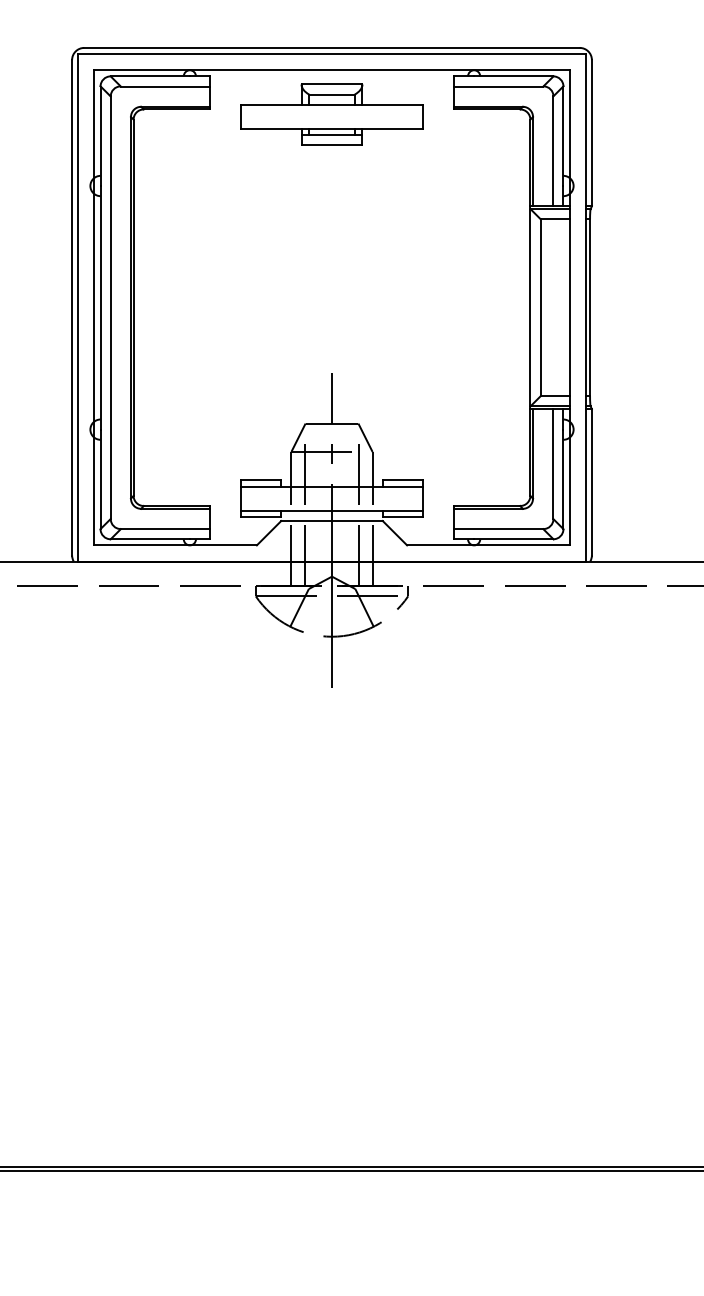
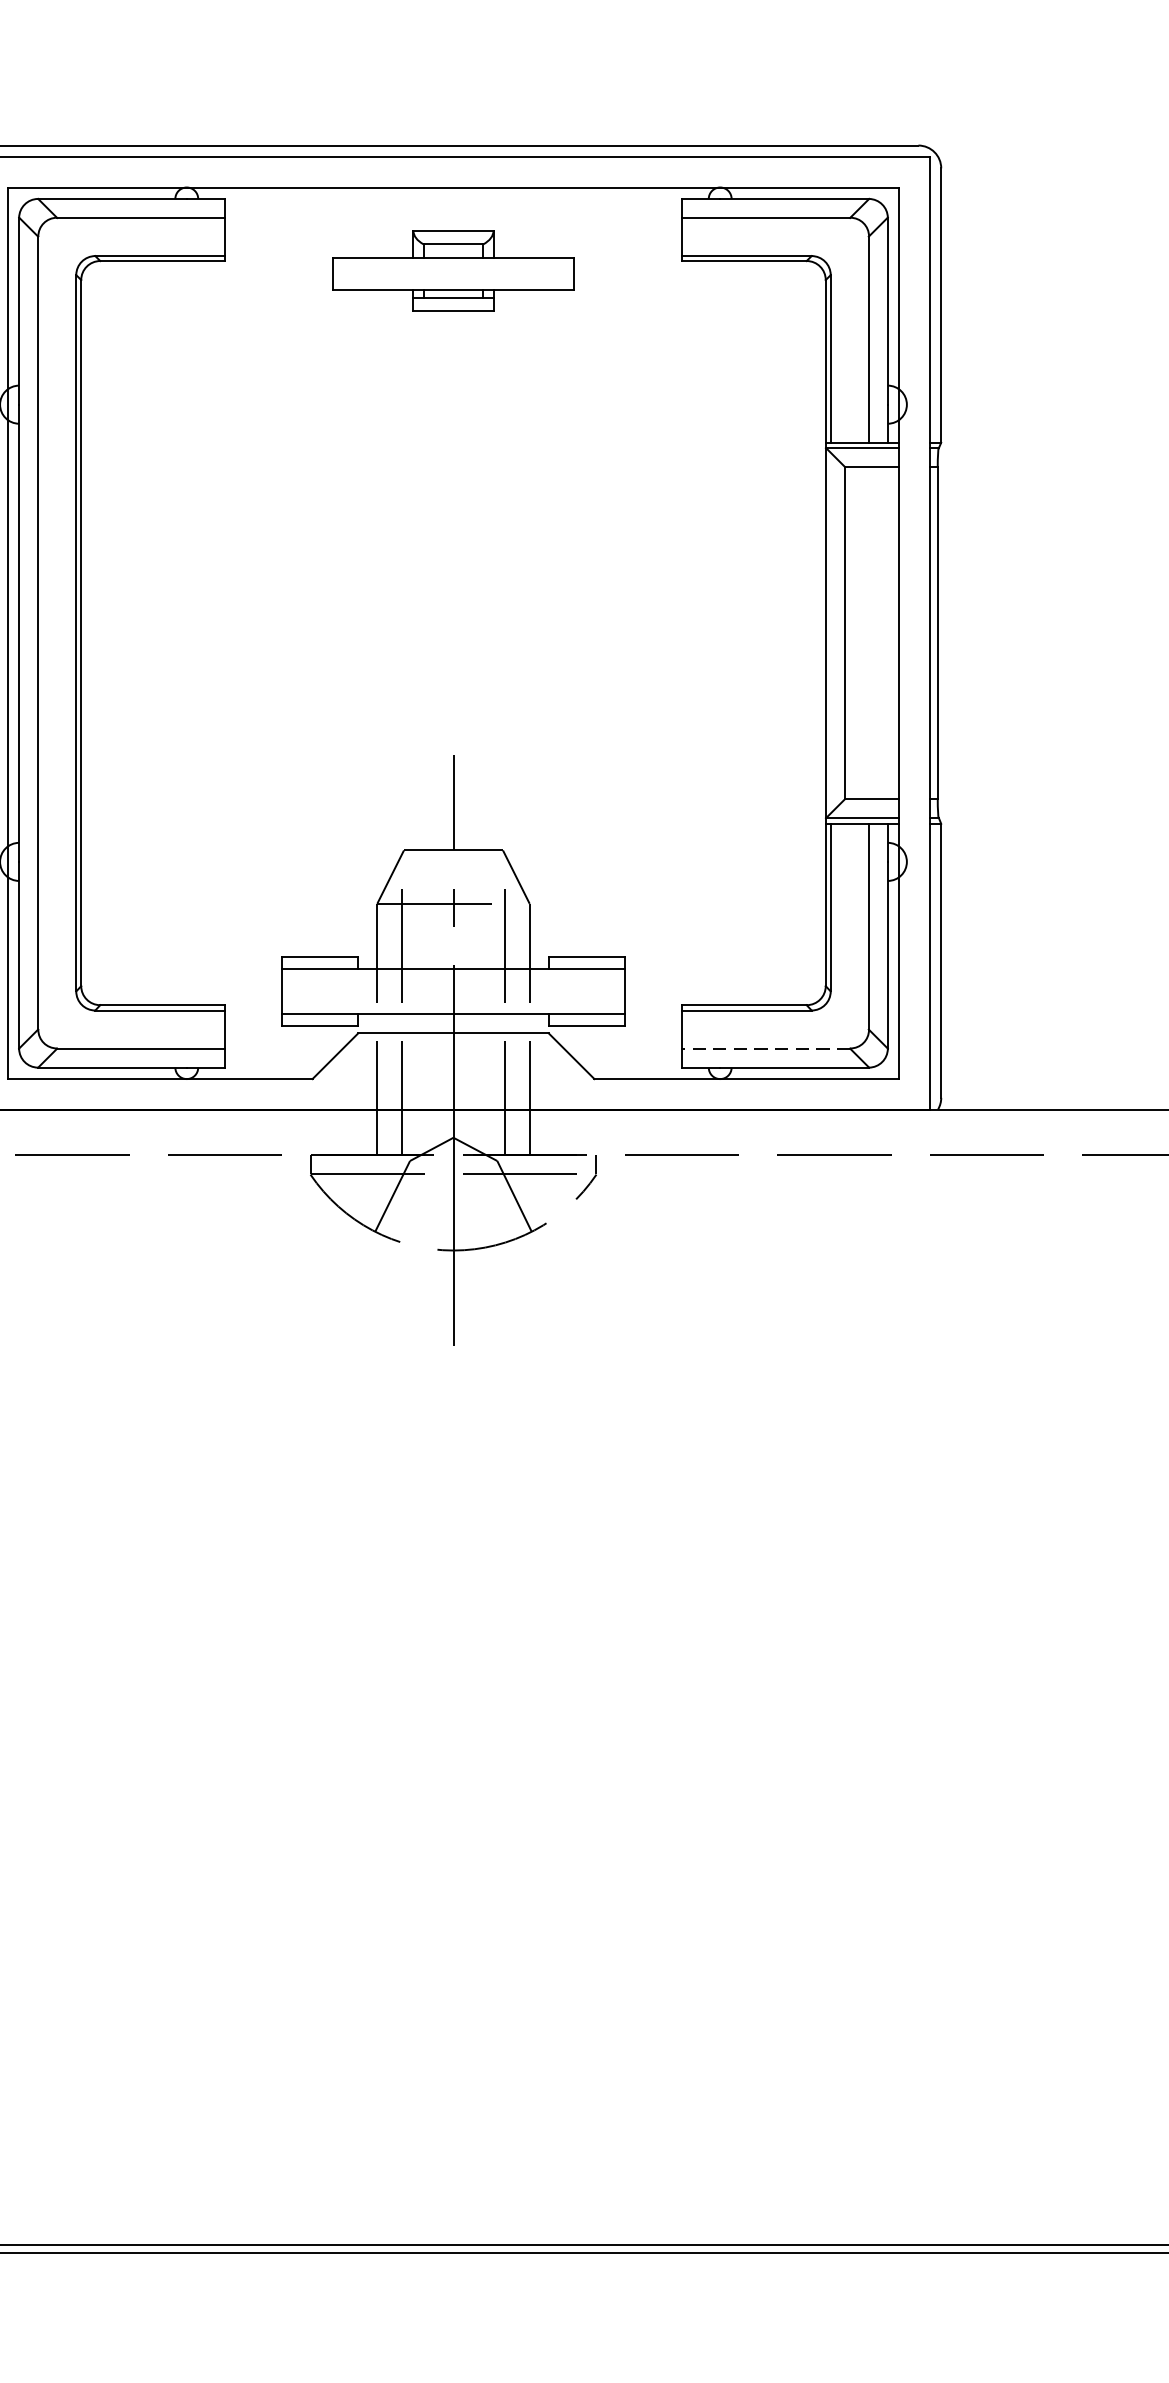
part: (331, 114) -> (452, 270), size x0.7
line: (498, 529) -> (765, 1049), solid -> dashed

